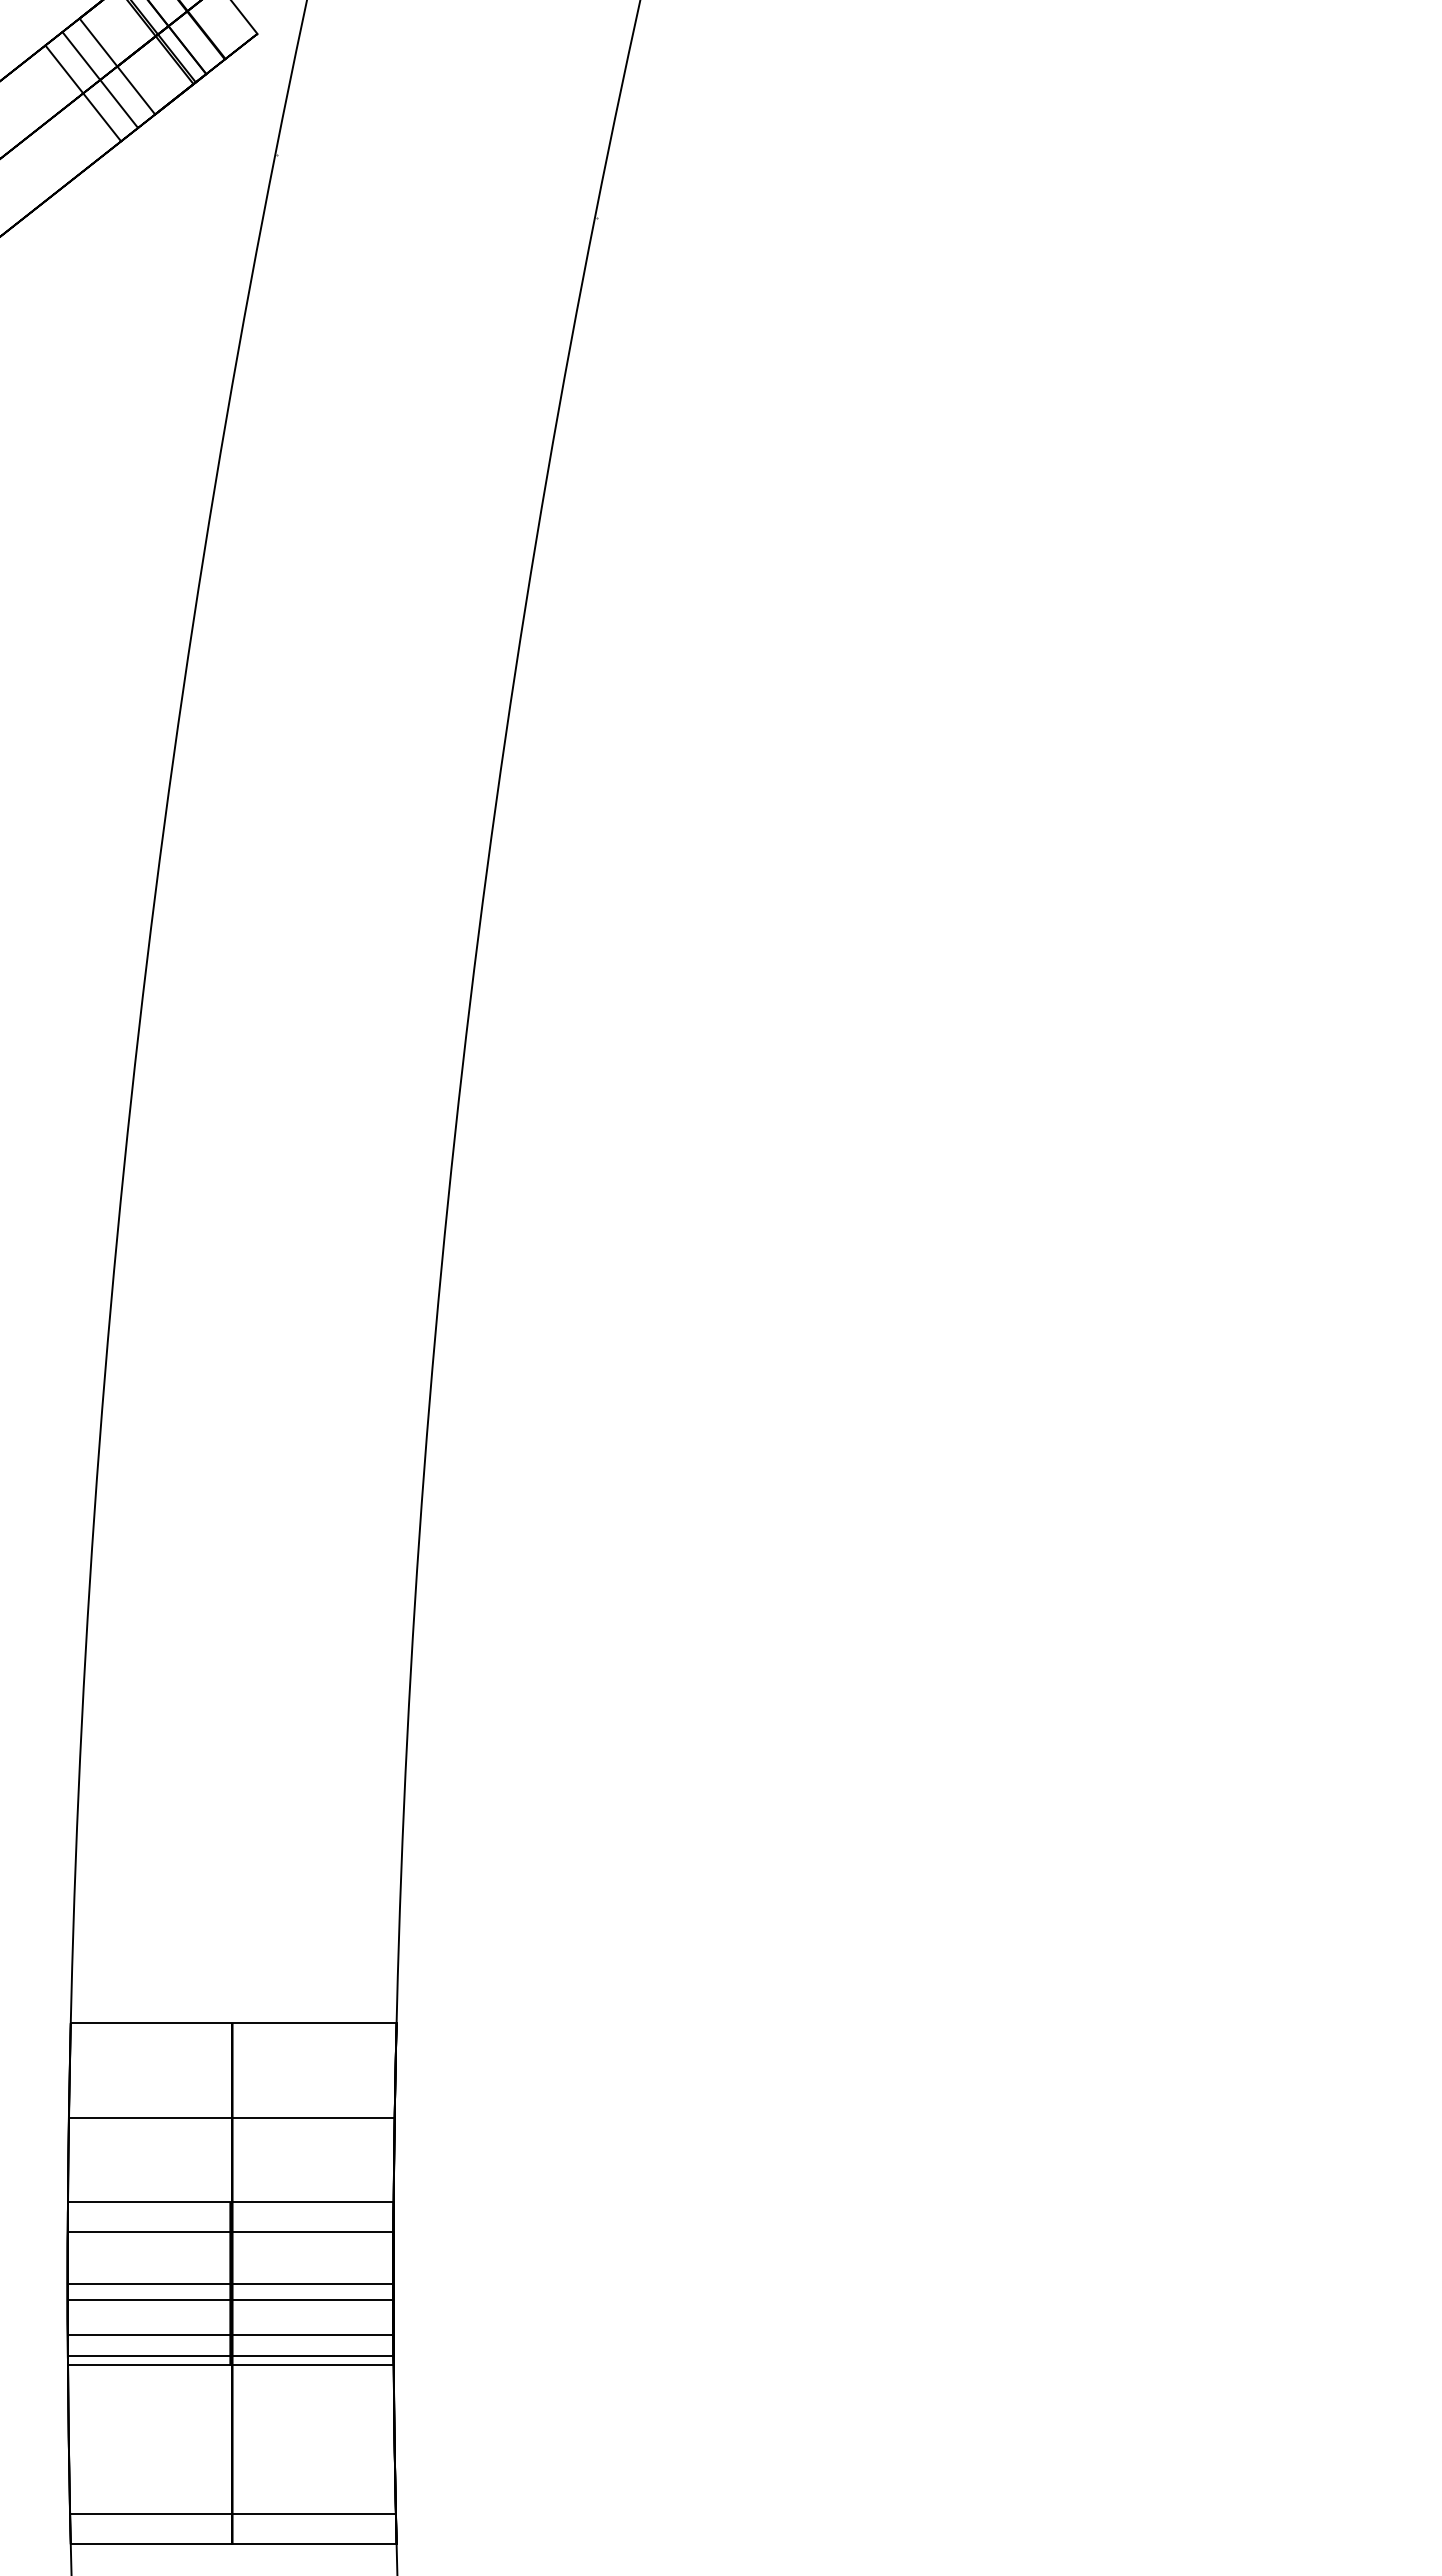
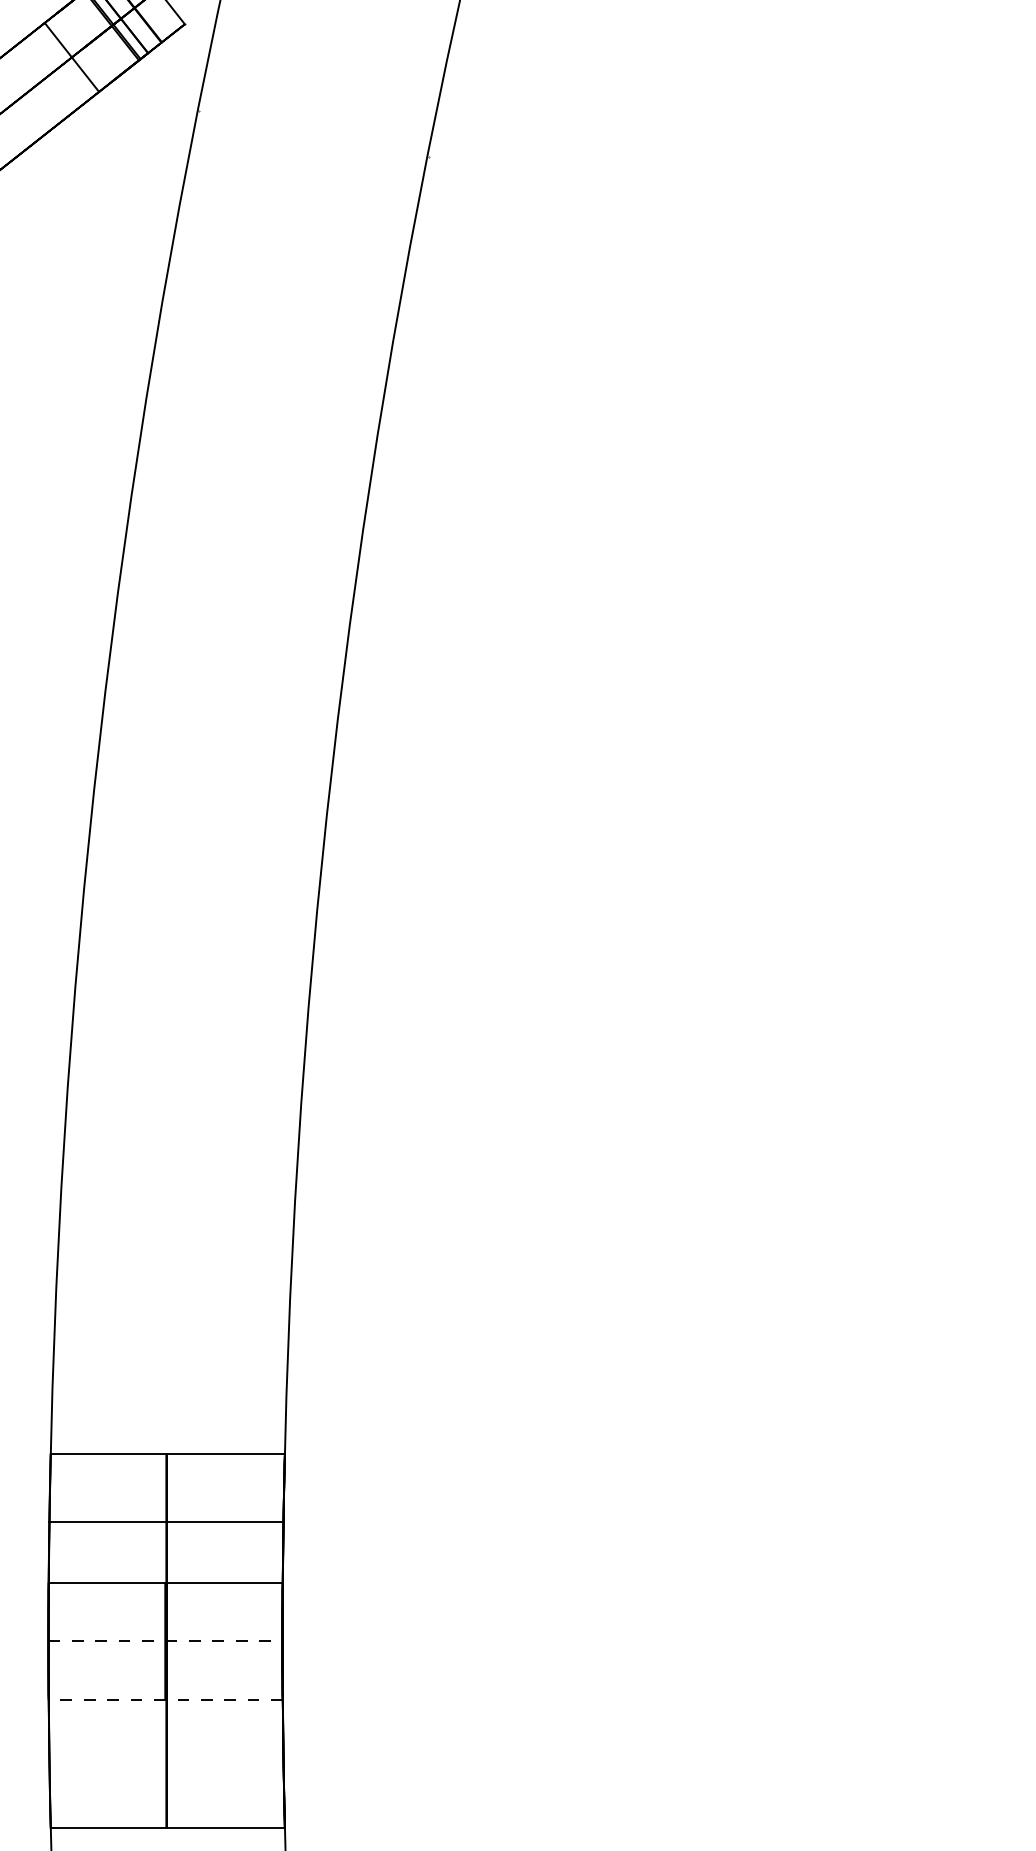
line: (117, 66) -> (84, 47), removed
line: (83, 93) -> (59, 67), removed
line: (230, 2232) -> (165, 1604), removed
line: (230, 2283) -> (165, 1640), solid -> dashed
line: (230, 2299) -> (165, 1652), removed
line: (230, 2334) -> (165, 1677), removed
line: (230, 2355) -> (165, 1692), removed
line: (230, 2365) -> (165, 1699), solid -> dashed
line: (232, 2513) -> (166, 1806), removed

